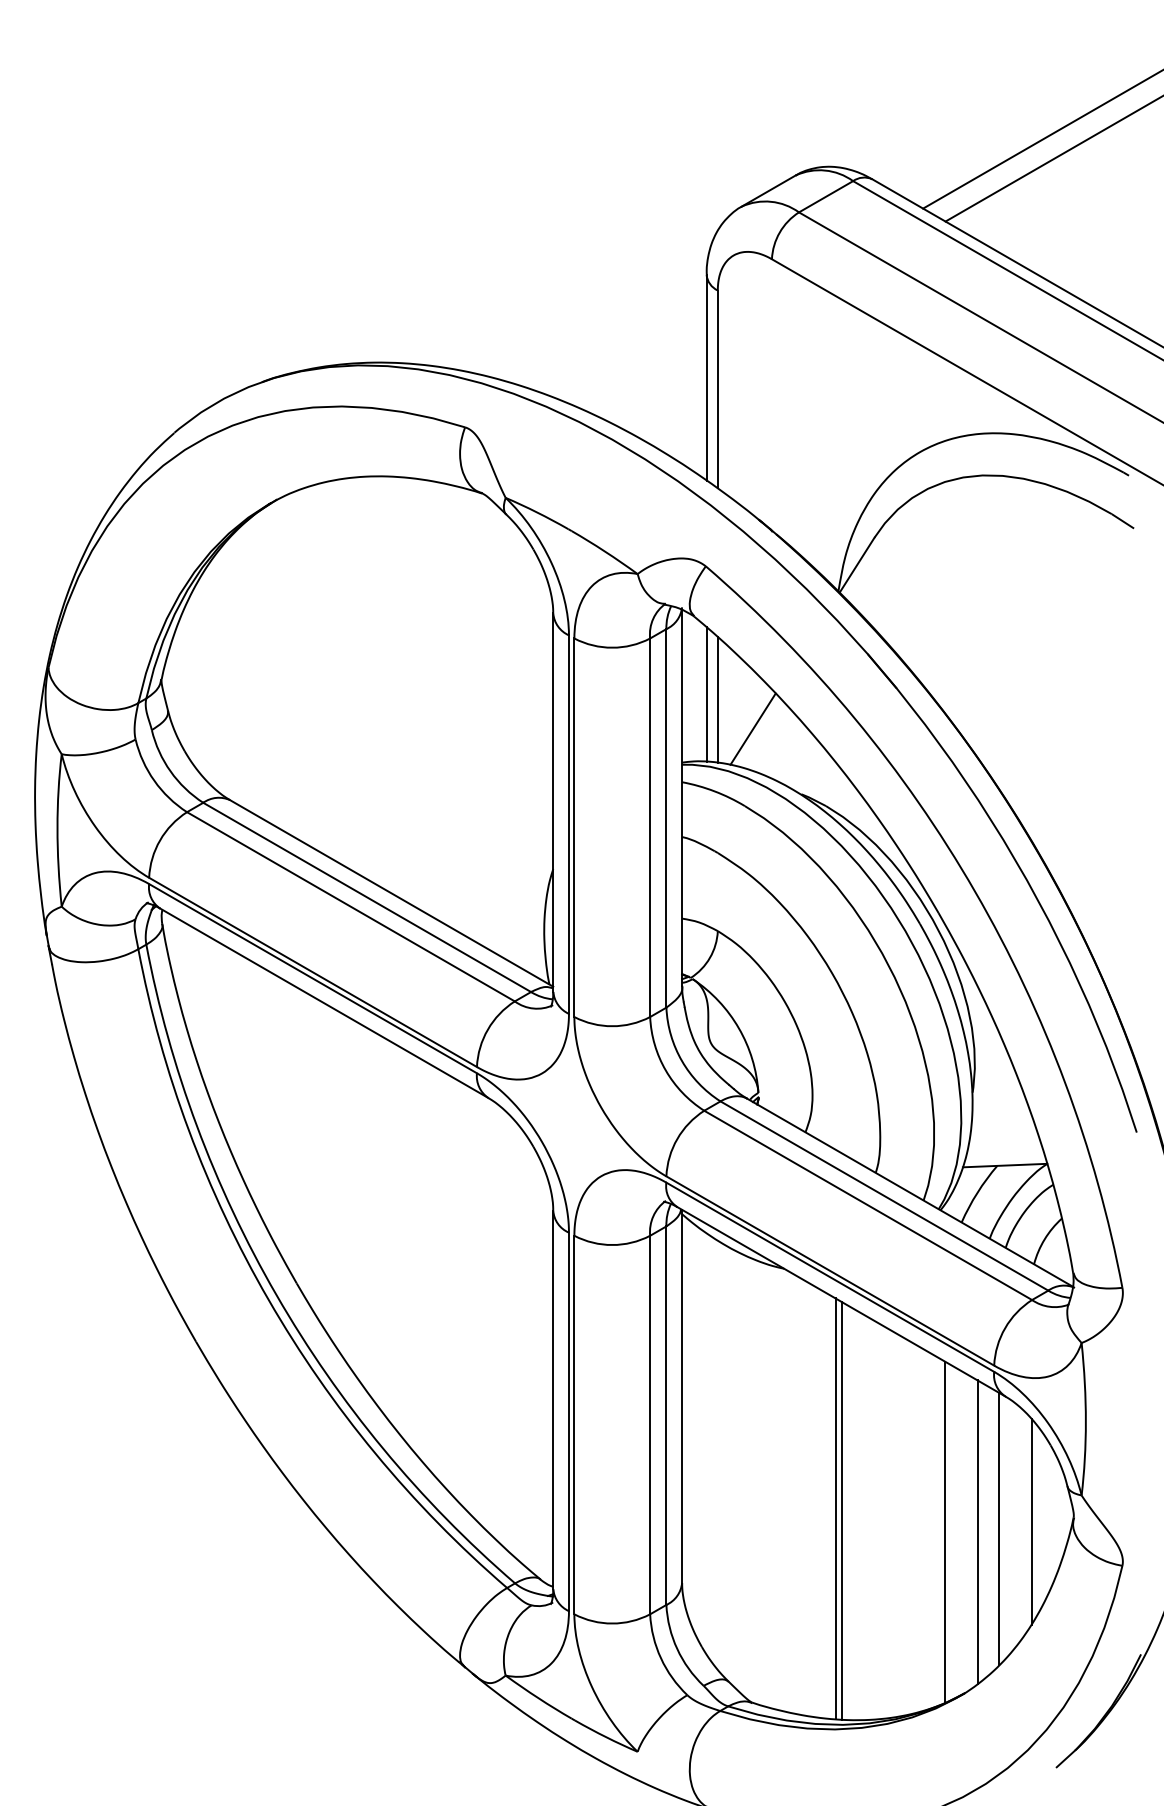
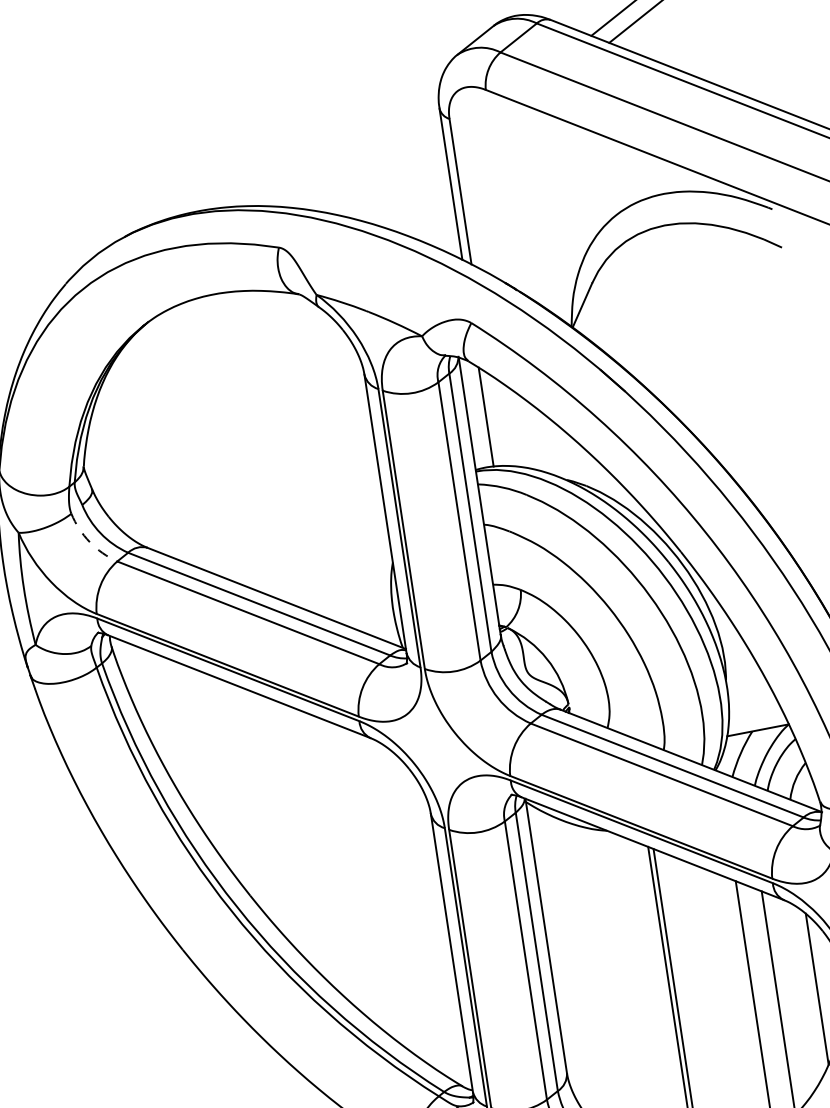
line: (717, 699) -> (494, 419), removed
line: (752, 728) -> (523, 437), removed
arc: (154, 780) -> (89, 541), solid -> dashed
line: (999, 1528) -> (794, 997), removed

